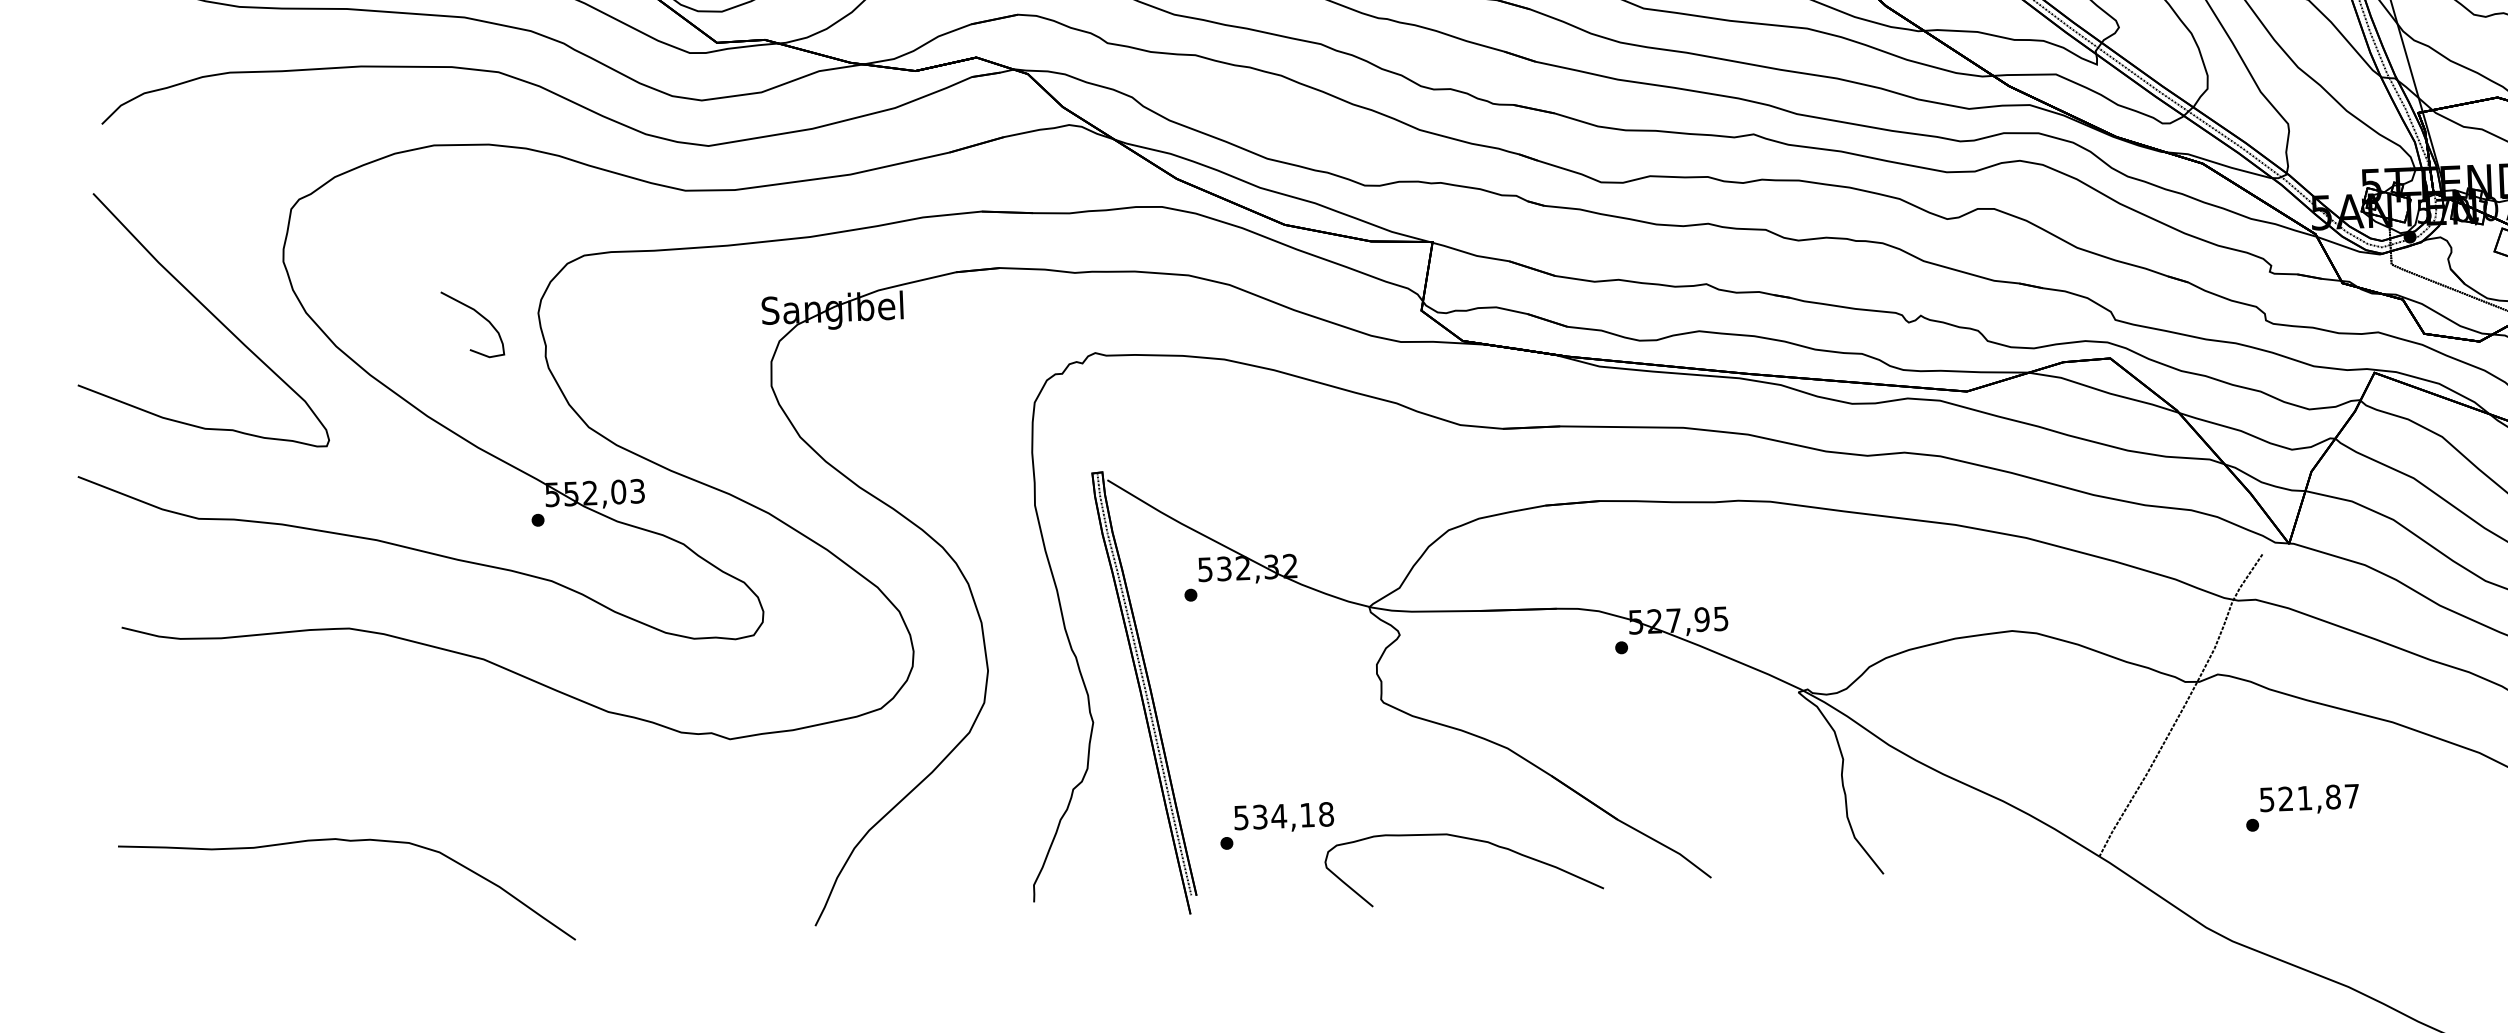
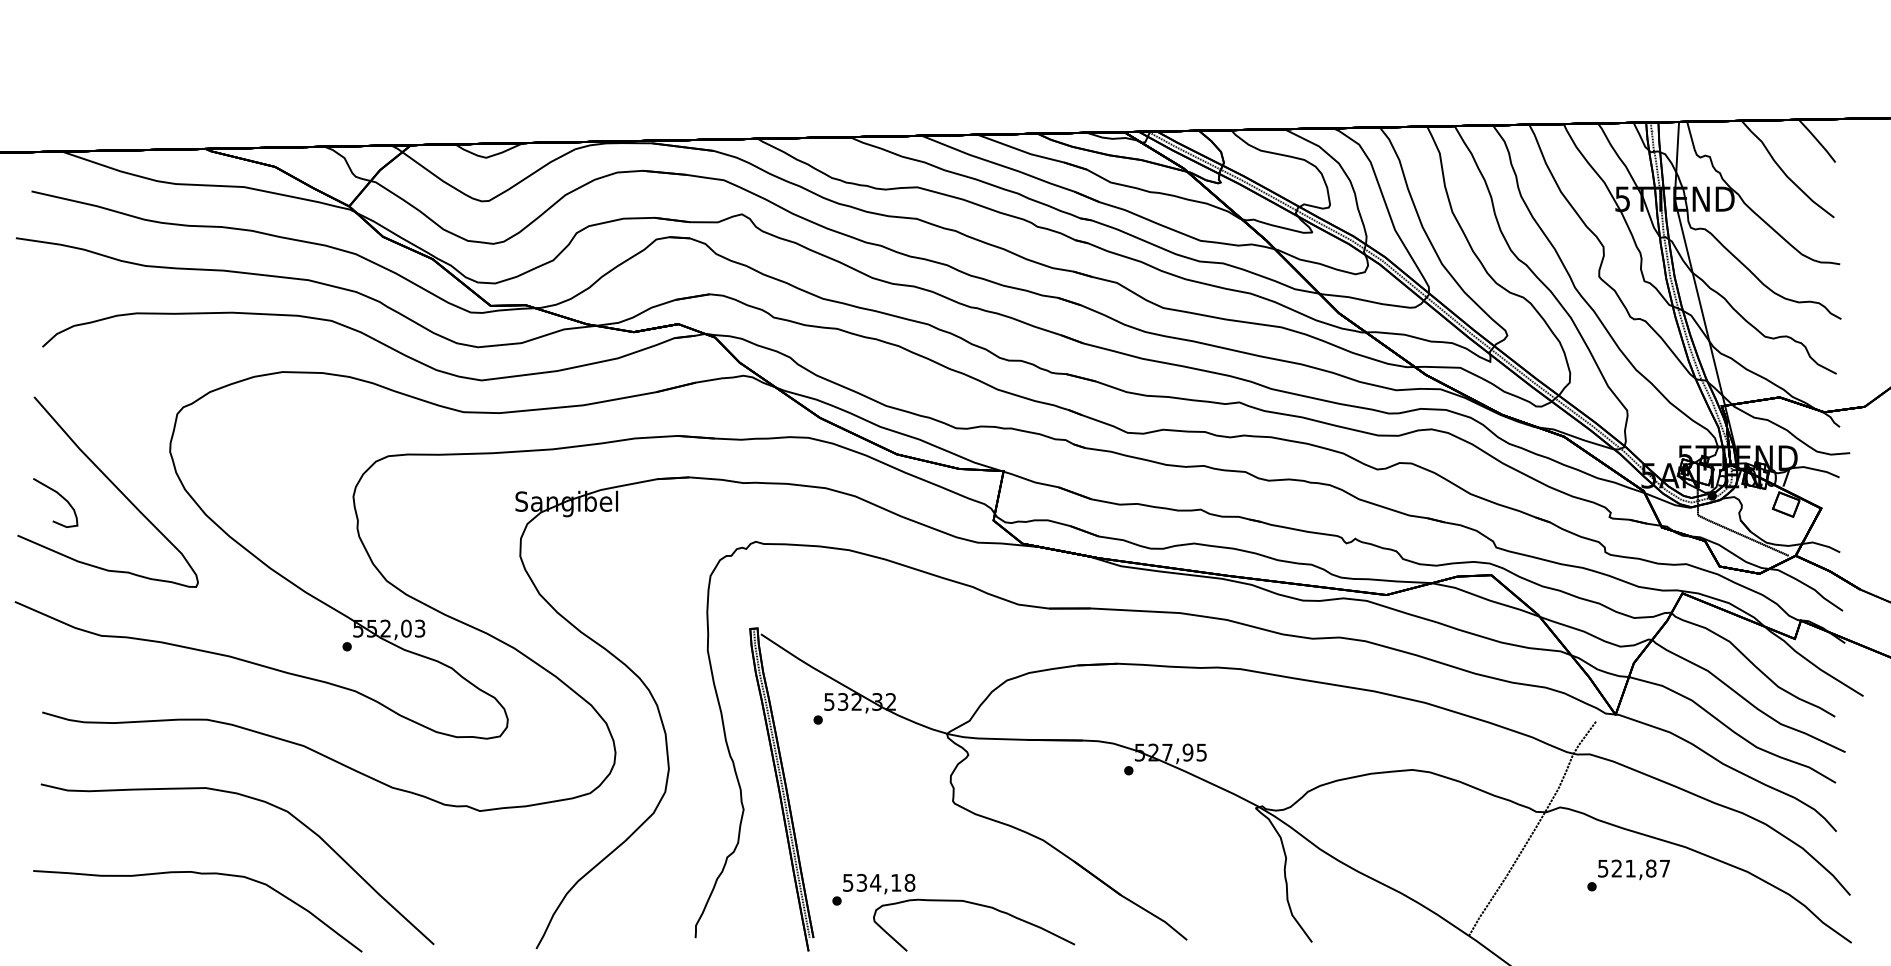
curve: (479, 315) -> (60, 496), moved
curve: (425, 738) -> (259, 801), added
text: (2302, 807) -> (1628, 875), moved
curve: (1467, 839) -> (977, 905), moved

